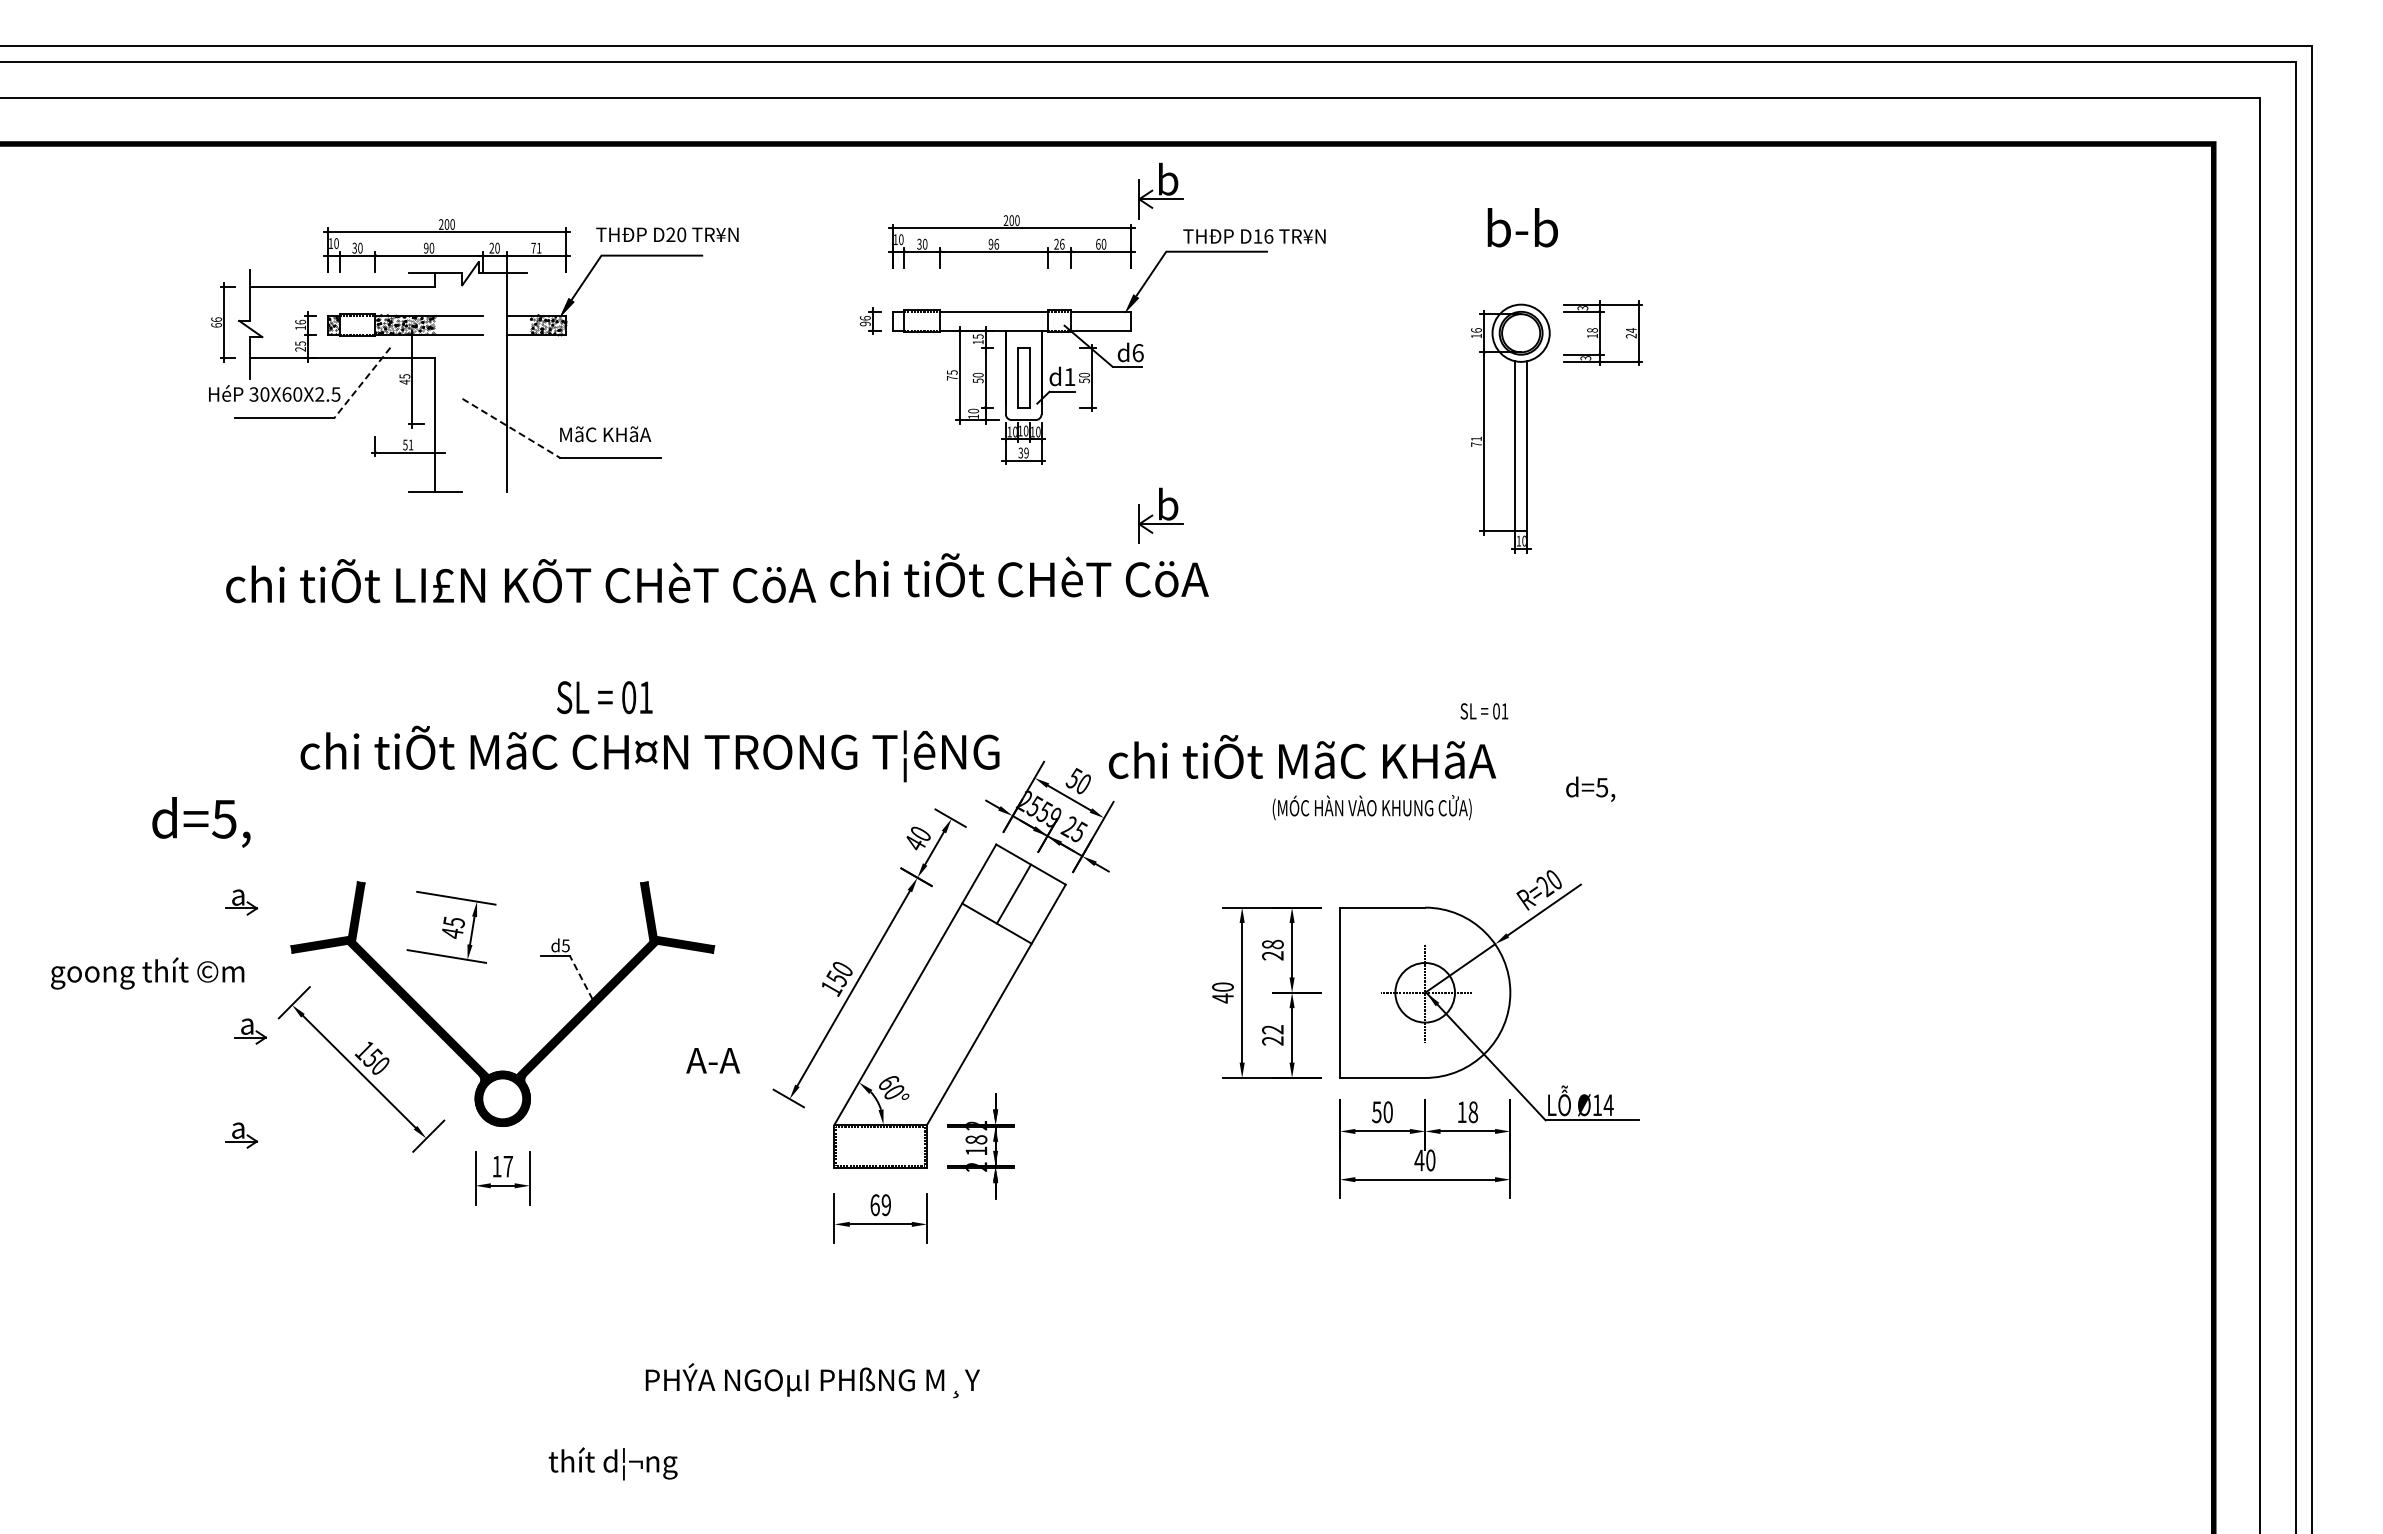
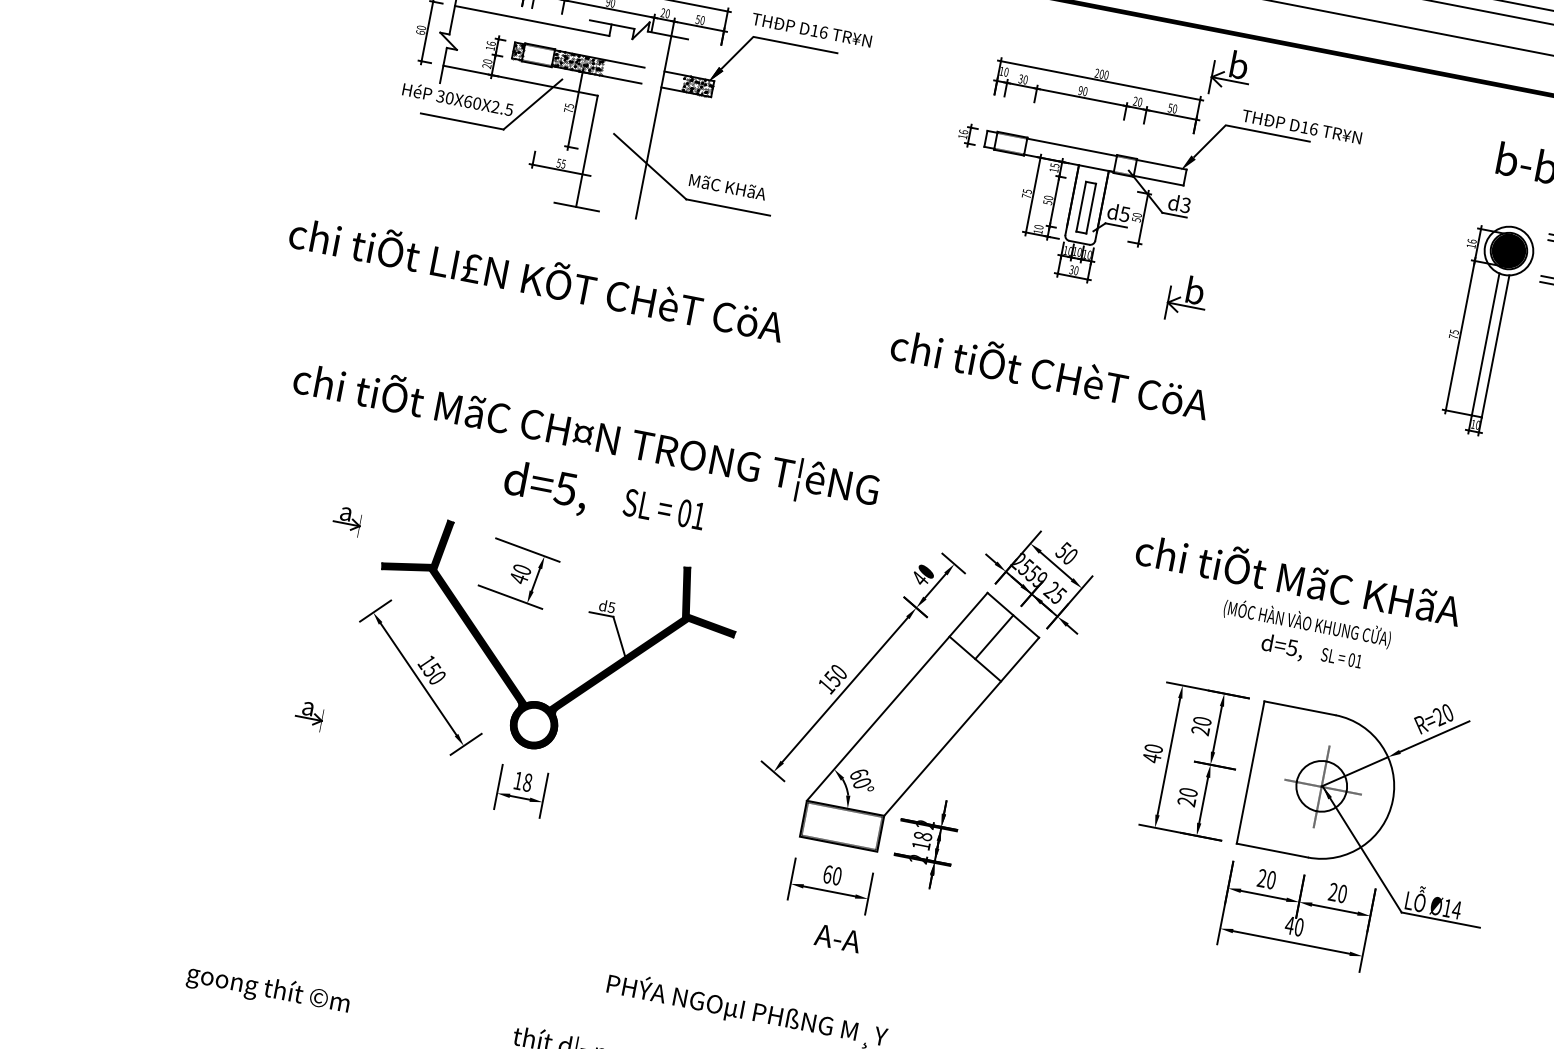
text: (676, 234) -> (819, 31), D20 -> D16
text: (996, 243) -> (1085, 90), 96 -> 90
text: (1098, 243) -> (1170, 107), 60 -> 50
text: (1062, 244) -> (1140, 102), 26 -> 20
text: (536, 247) -> (700, 19), 71 -> 50
text: (216, 319) -> (421, 27), 66 -> 60
text: (865, 323) -> (962, 136), 96 -> 16
fill: (1521, 333) -> (1509, 251), added
text: (300, 343) -> (487, 61), 25 -> 20
text: (1137, 353) -> (1185, 205), d6 -> d3
text: (1069, 377) -> (1124, 214), d1 -> d5
text: (404, 381) -> (568, 110), 45 -> 75
line: (361, 383) -> (532, 104), dashed -> solid
line: (511, 428) -> (650, 166), dashed -> solid
text: (1476, 438) -> (1454, 331), 71 -> 75
text: (410, 444) -> (563, 163), 51 -> 55
text: (1026, 452) -> (1076, 270), 39 -> 30
part: (1160, 515) -> (1187, 298), moved
text: (521, 581) -> (537, 277), moved
text: (604, 697) -> (664, 509), moved
text: (1484, 711) -> (1341, 658), moved
text: (649, 753) -> (585, 435), moved
text: (1302, 756) -> (1299, 577), moved
text: (1590, 788) -> (1282, 646), moved
text: (201, 822) -> (546, 487), moved
text: (453, 922) -> (521, 569), 45 -> 40
text: (1272, 944) -> (1202, 721), 28 -> 20
text: (147, 973) -> (268, 989), moved
line: (581, 977) -> (619, 636), dashed -> solid
text: (1272, 1029) -> (1188, 792), 22 -> 20
part: (250, 1031) -> (334, 627), removed
text: (712, 1060) -> (837, 938), moved
text: (1467, 1111) -> (1337, 892), 18 -> 20
text: (1376, 1112) -> (1261, 878), 50 -> 20
text: (507, 1166) -> (527, 782), 17 -> 18
text: (886, 1205) -> (837, 876), 69 -> 60

